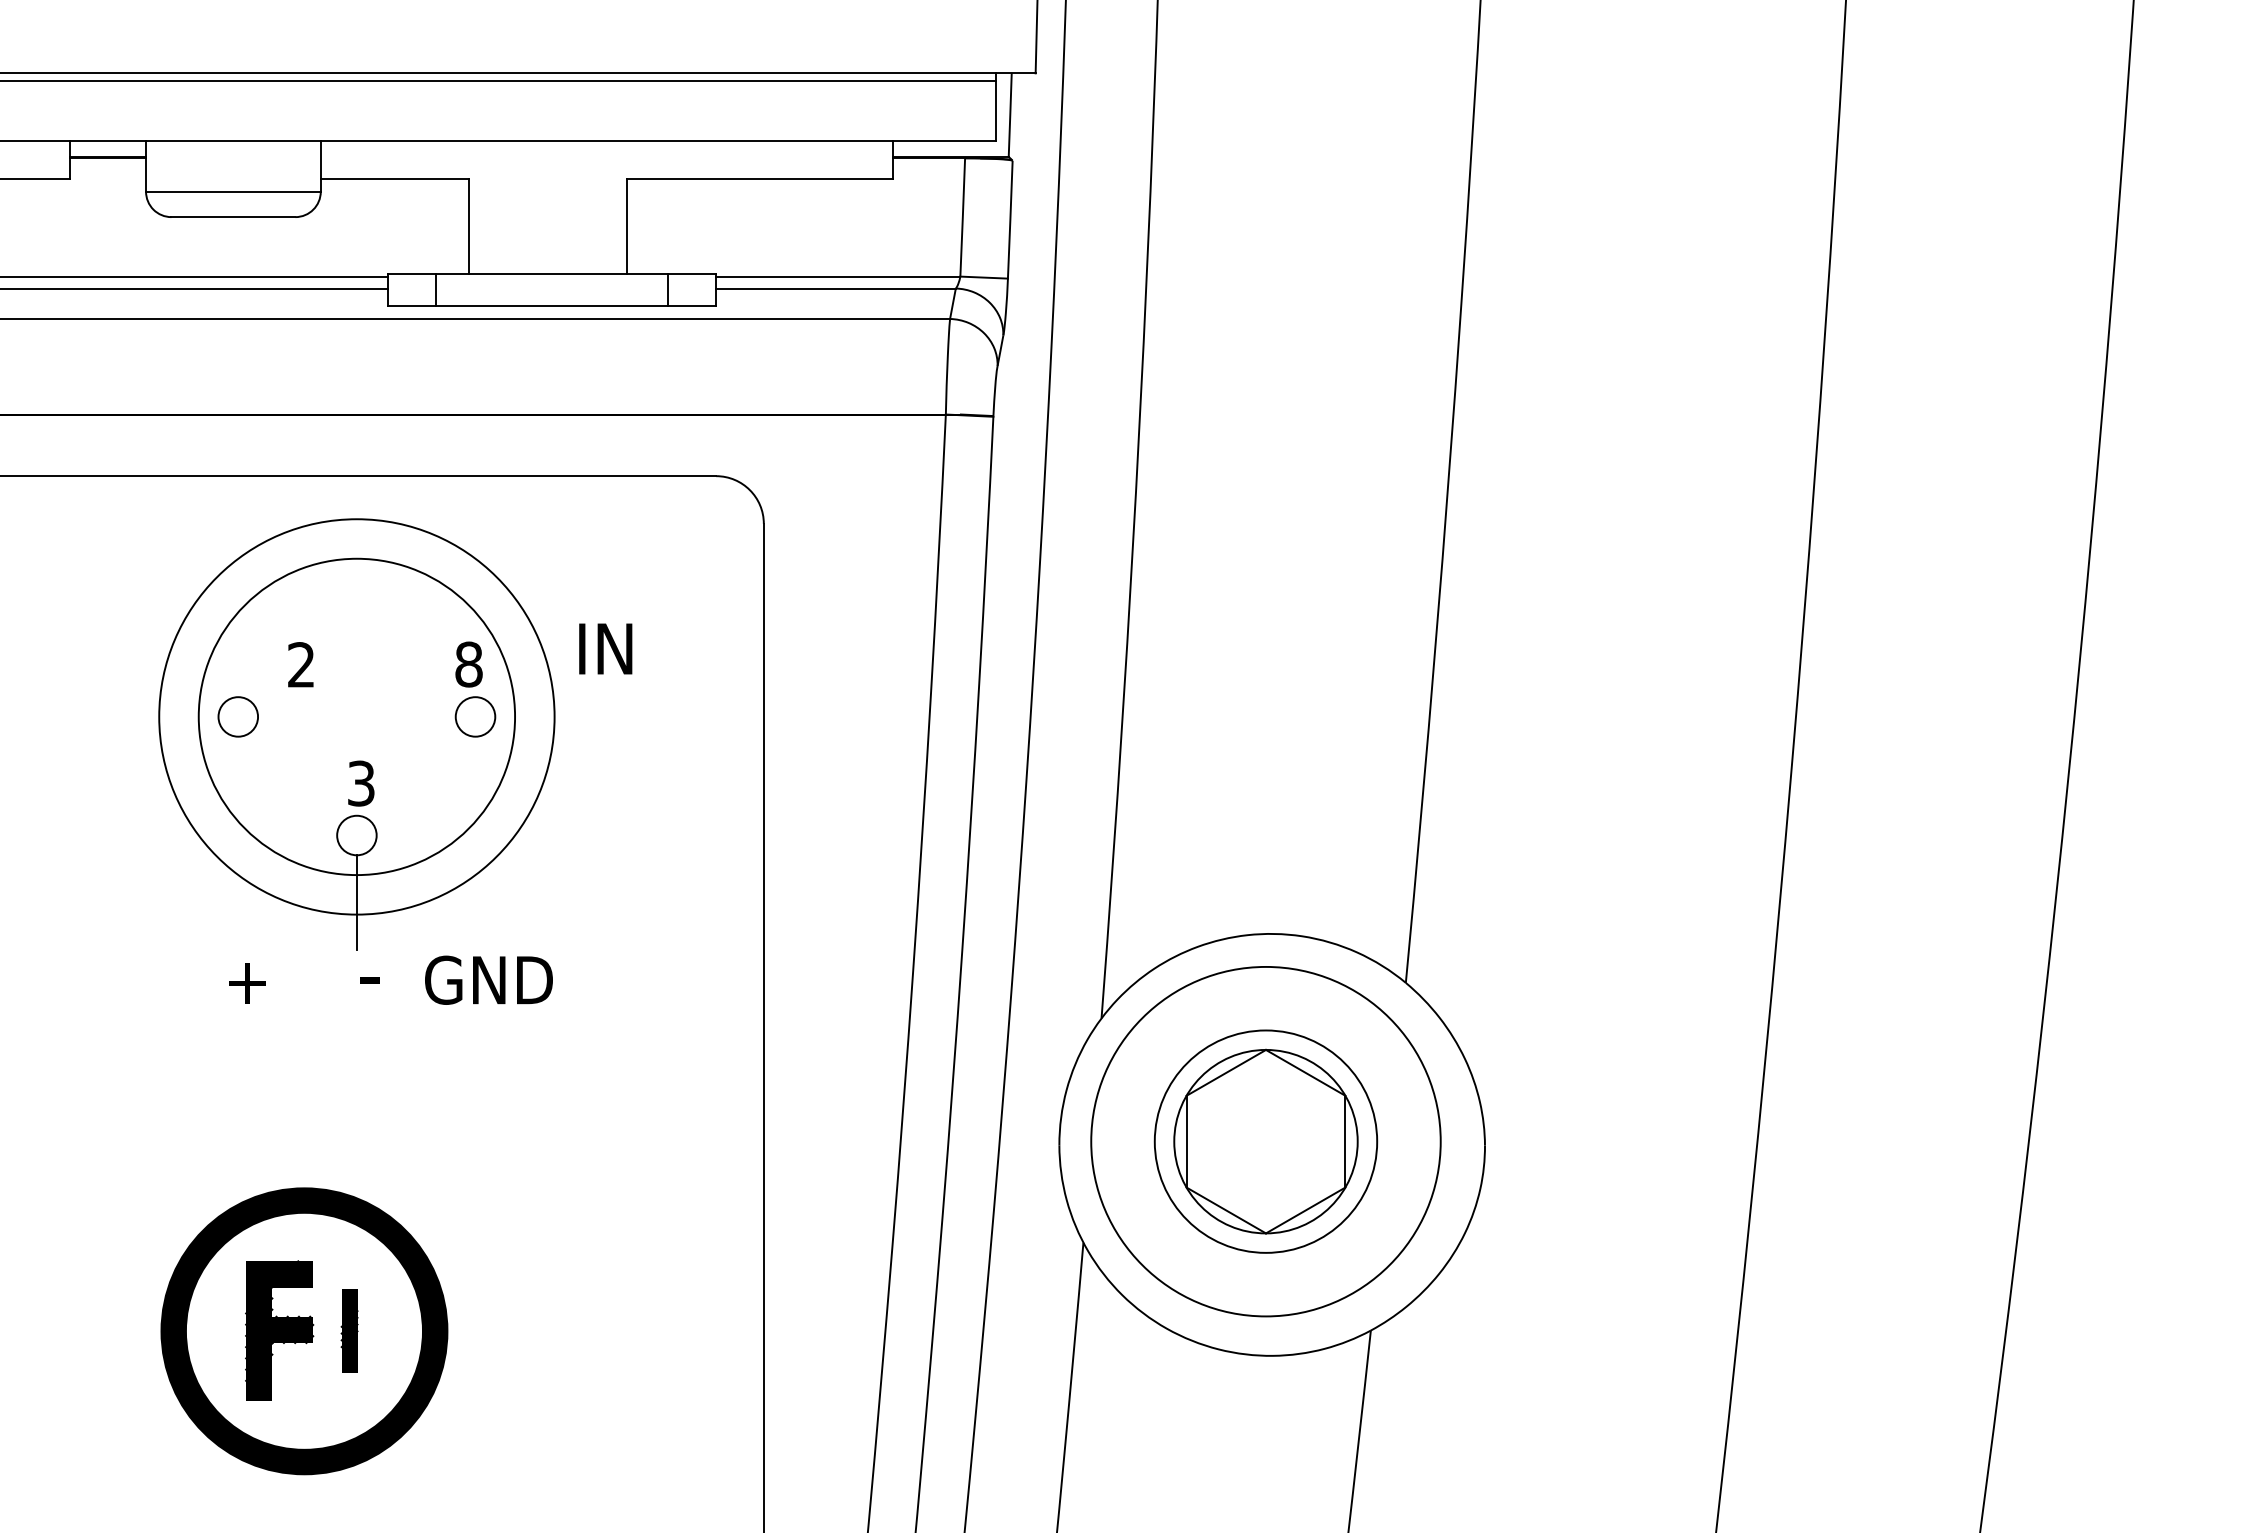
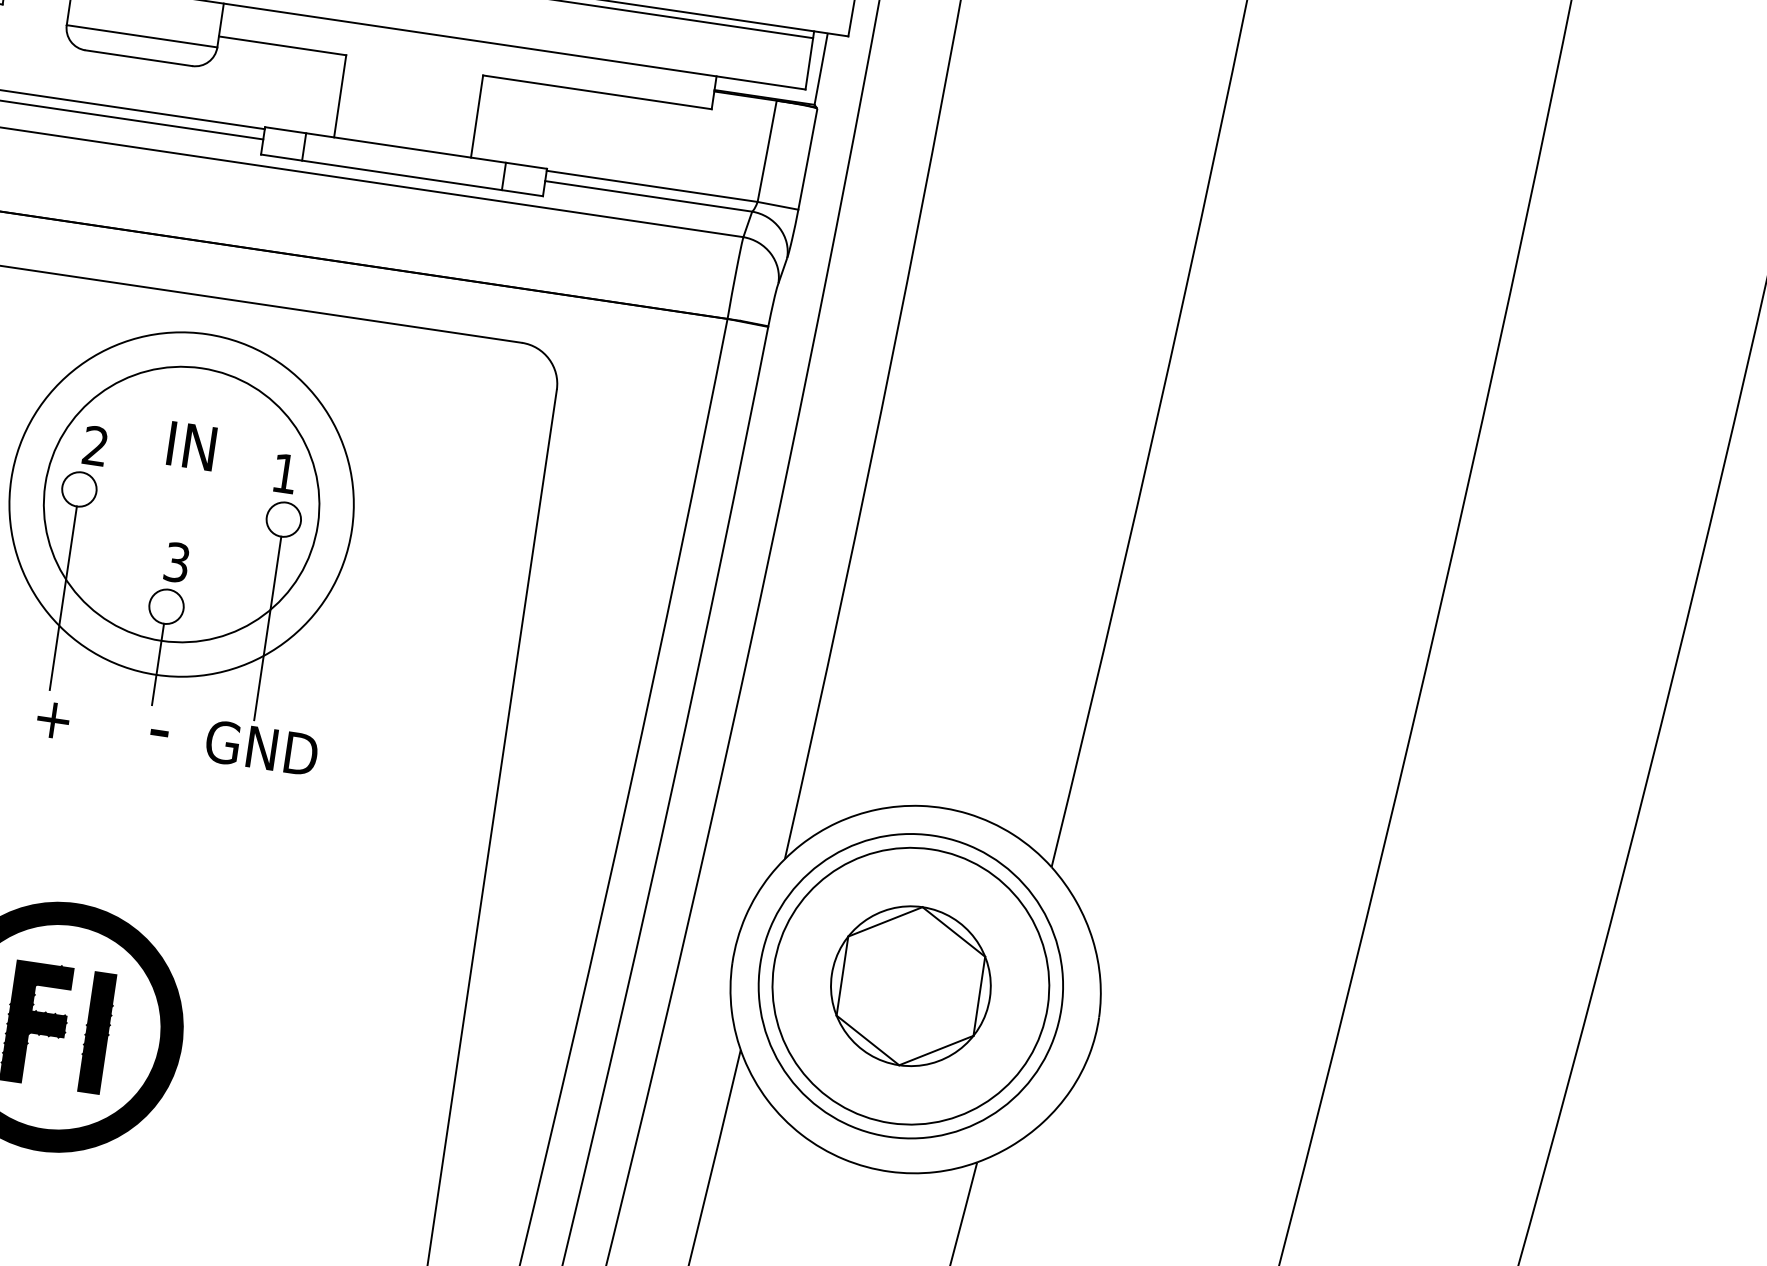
text: (605, 648) -> (191, 445), moved
text: (300, 664) -> (94, 445), moved
text: (468, 664) -> (284, 473), 8 -> 1
line: (238, 842) -> (63, 597), added
line: (475, 842) -> (267, 627), added
circle: (1265, 1141) -> (910, 986), size x1.43
part: (349, 1330) -> (97, 1032), size x1.67

